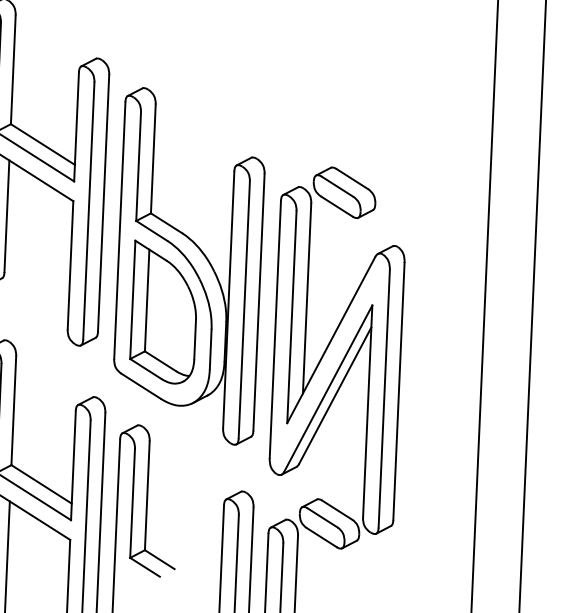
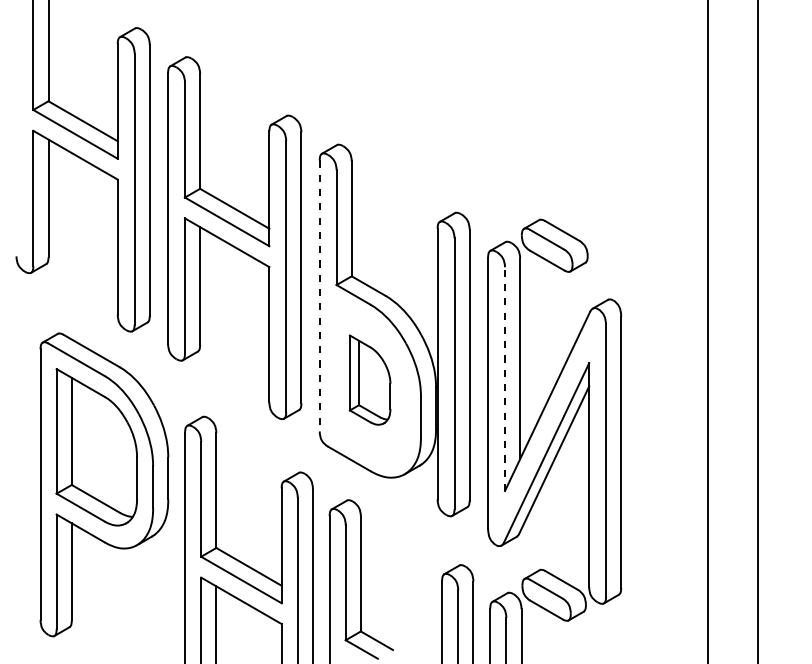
line: (119, 231) -> (319, 296), solid -> dashed
part: (163, 311) -> (369, 379), size x0.6
line: (292, 317) -> (505, 379), solid -> dashed

